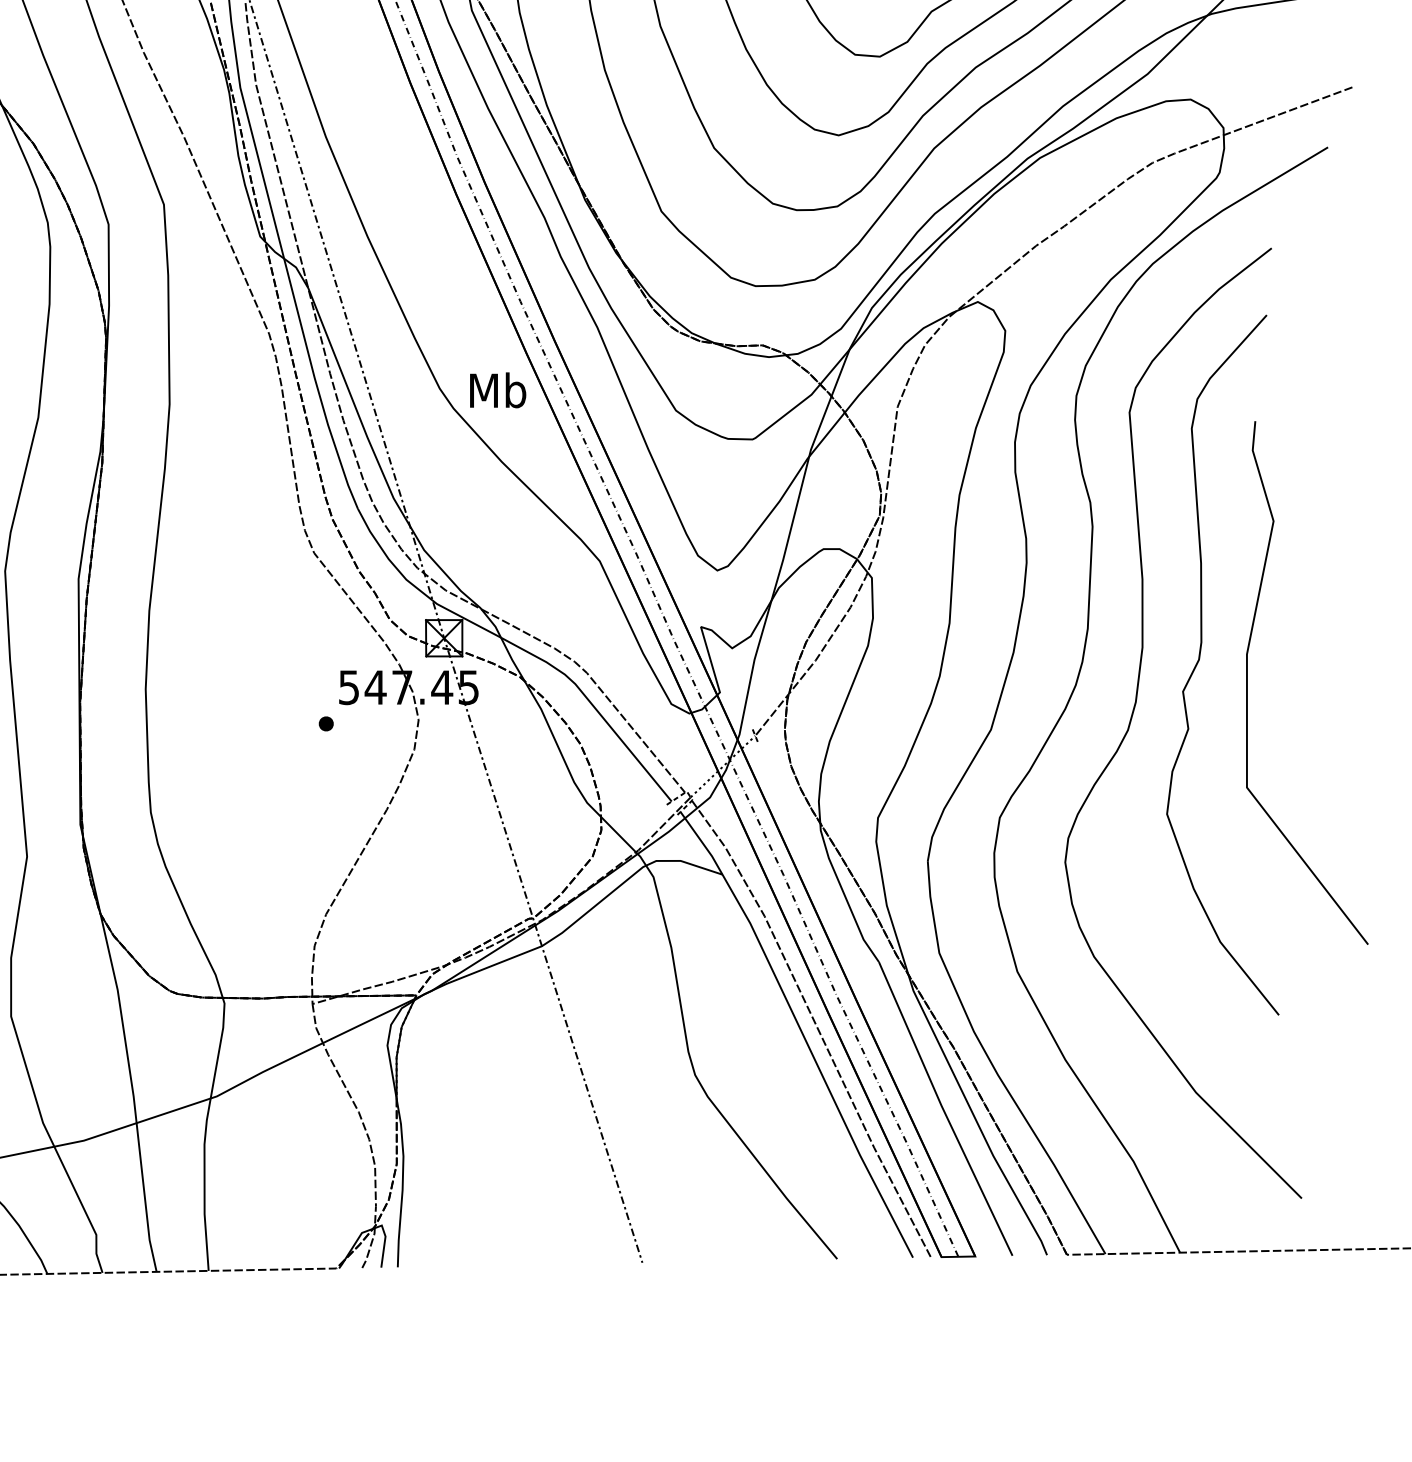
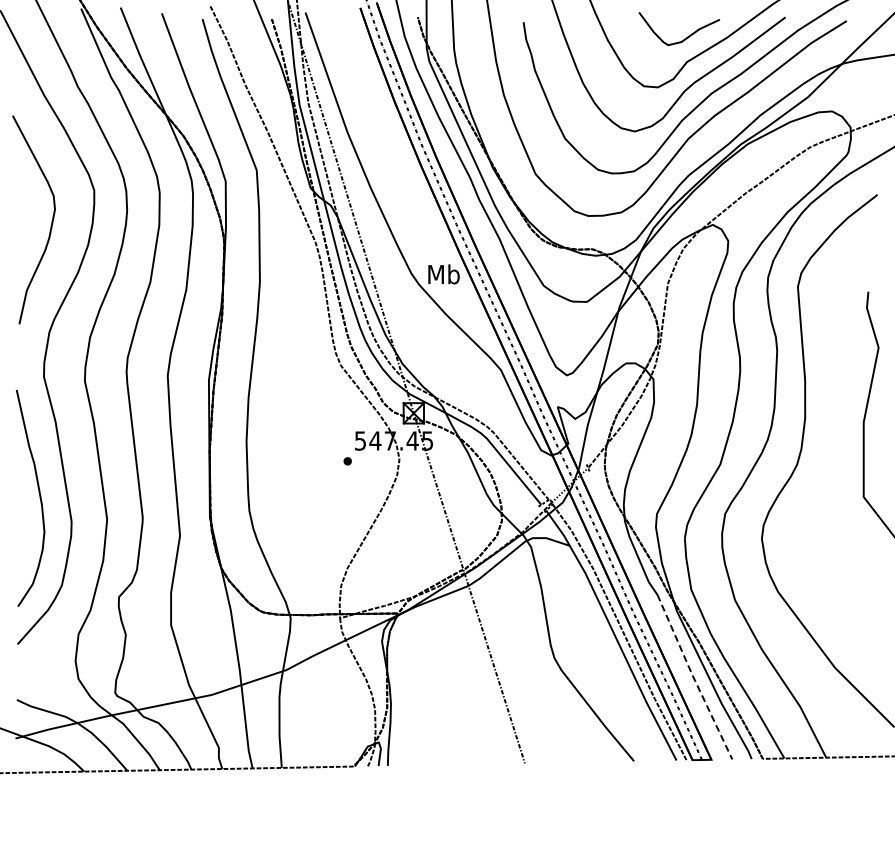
curve: (1200, 661) -> (837, 426), removed
line: (943, 1109) -> (693, 677), solid -> dashed

